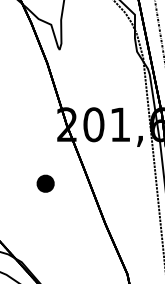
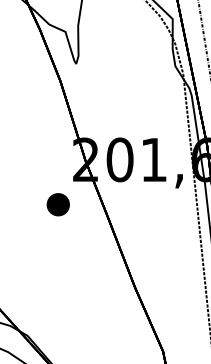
part: (45, 183) -> (58, 204), moved

